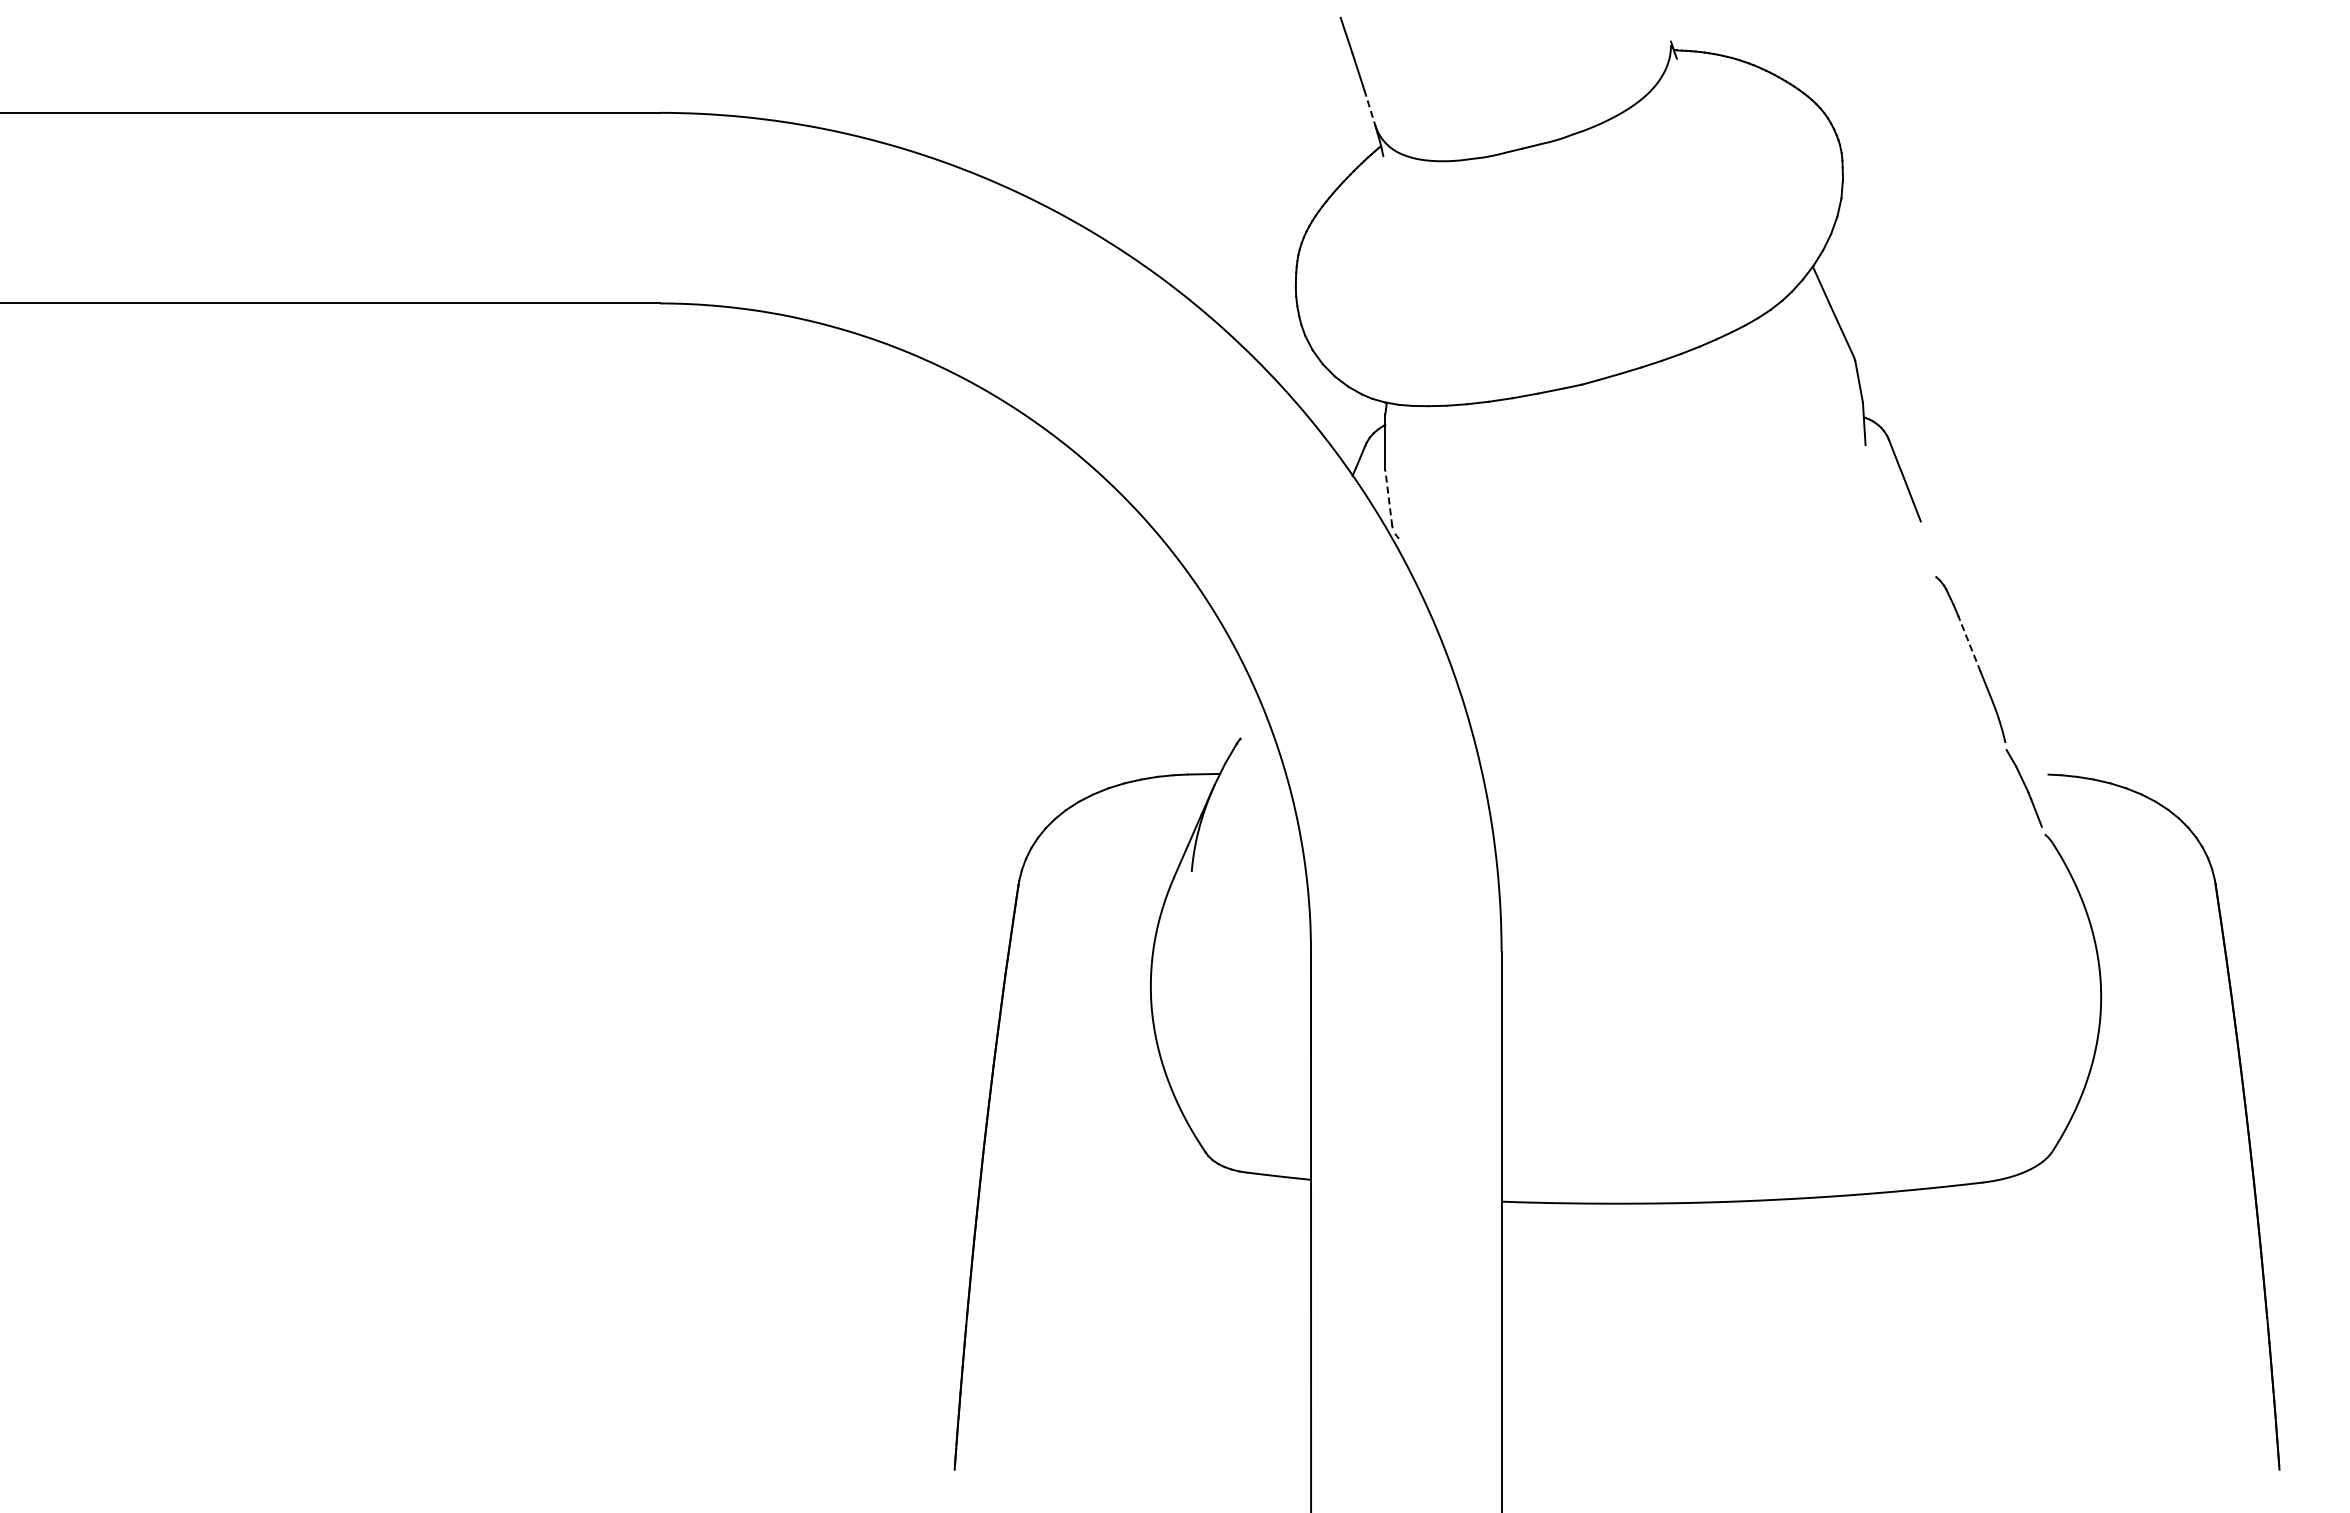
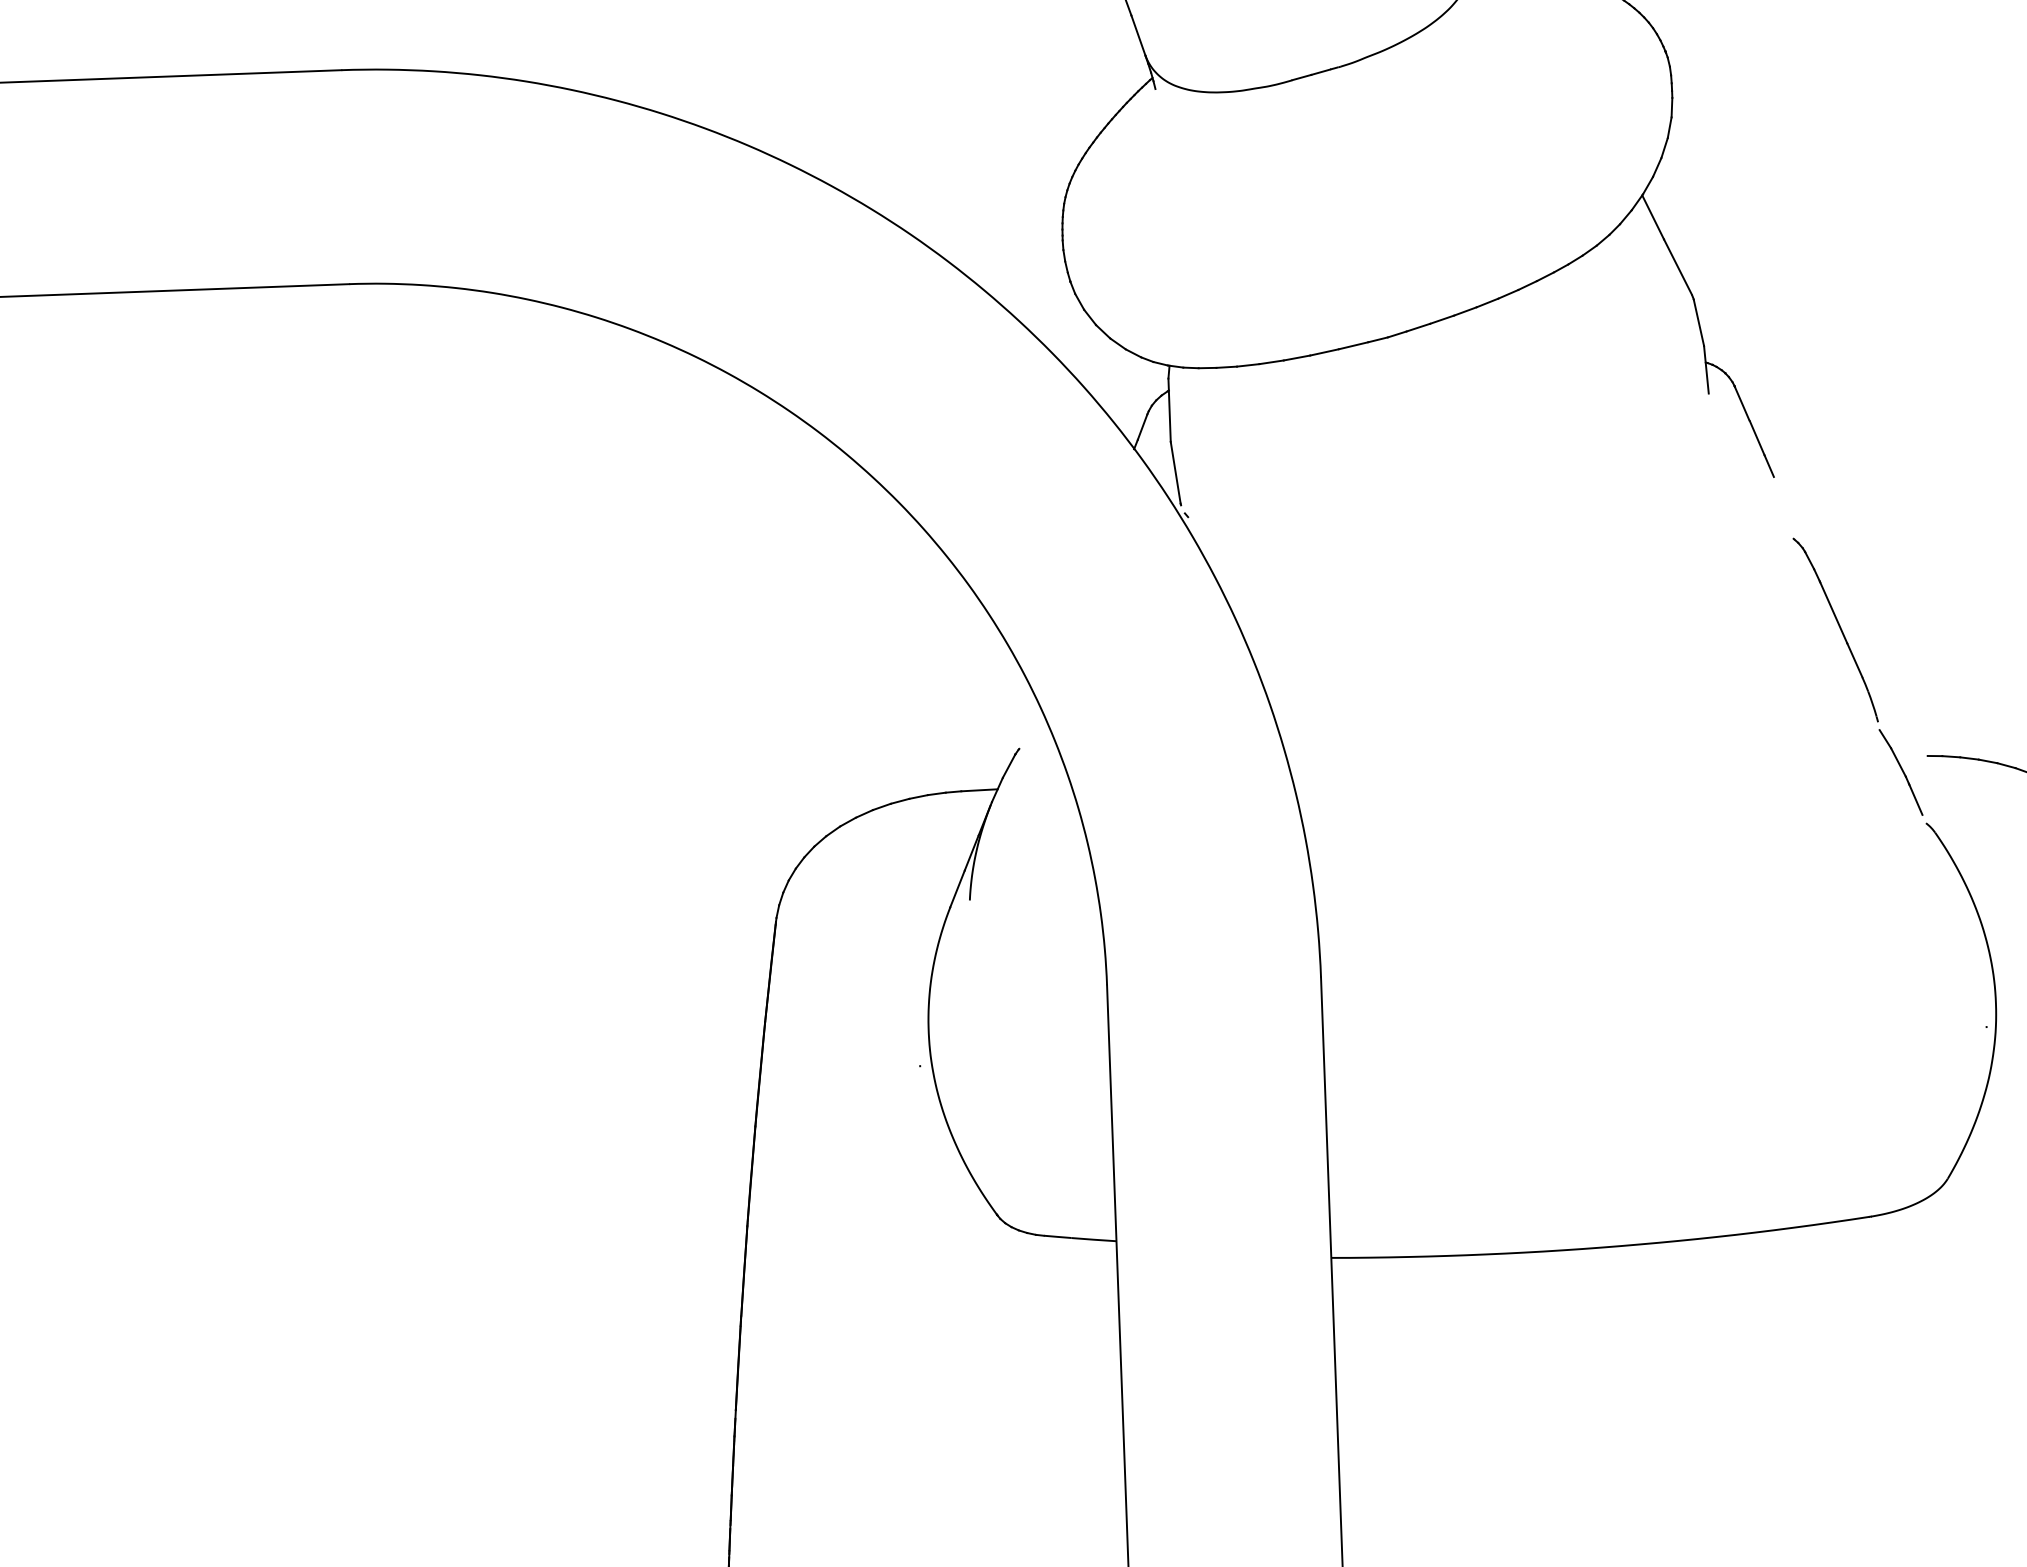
line: (1369, 108) -> (1138, 36), dashed -> solid
line: (1388, 497) -> (1175, 472), dashed -> solid
line: (1969, 643) -> (1833, 612), dashed -> solid

